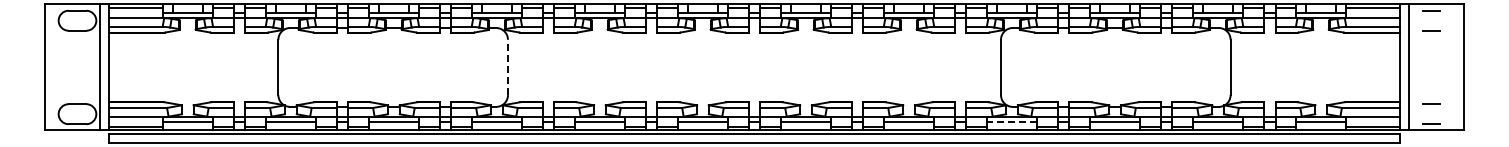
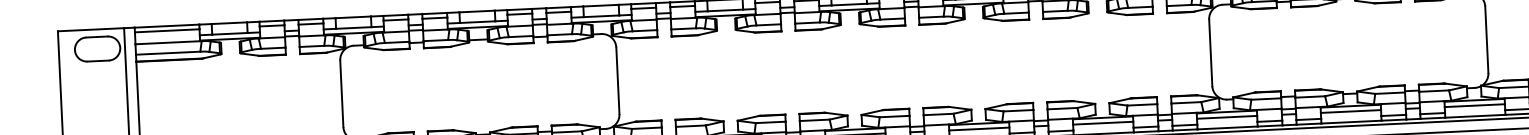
line: (507, 67) -> (617, 80), dashed -> solid
line: (1011, 121) -> (1226, 117), dashed -> solid

